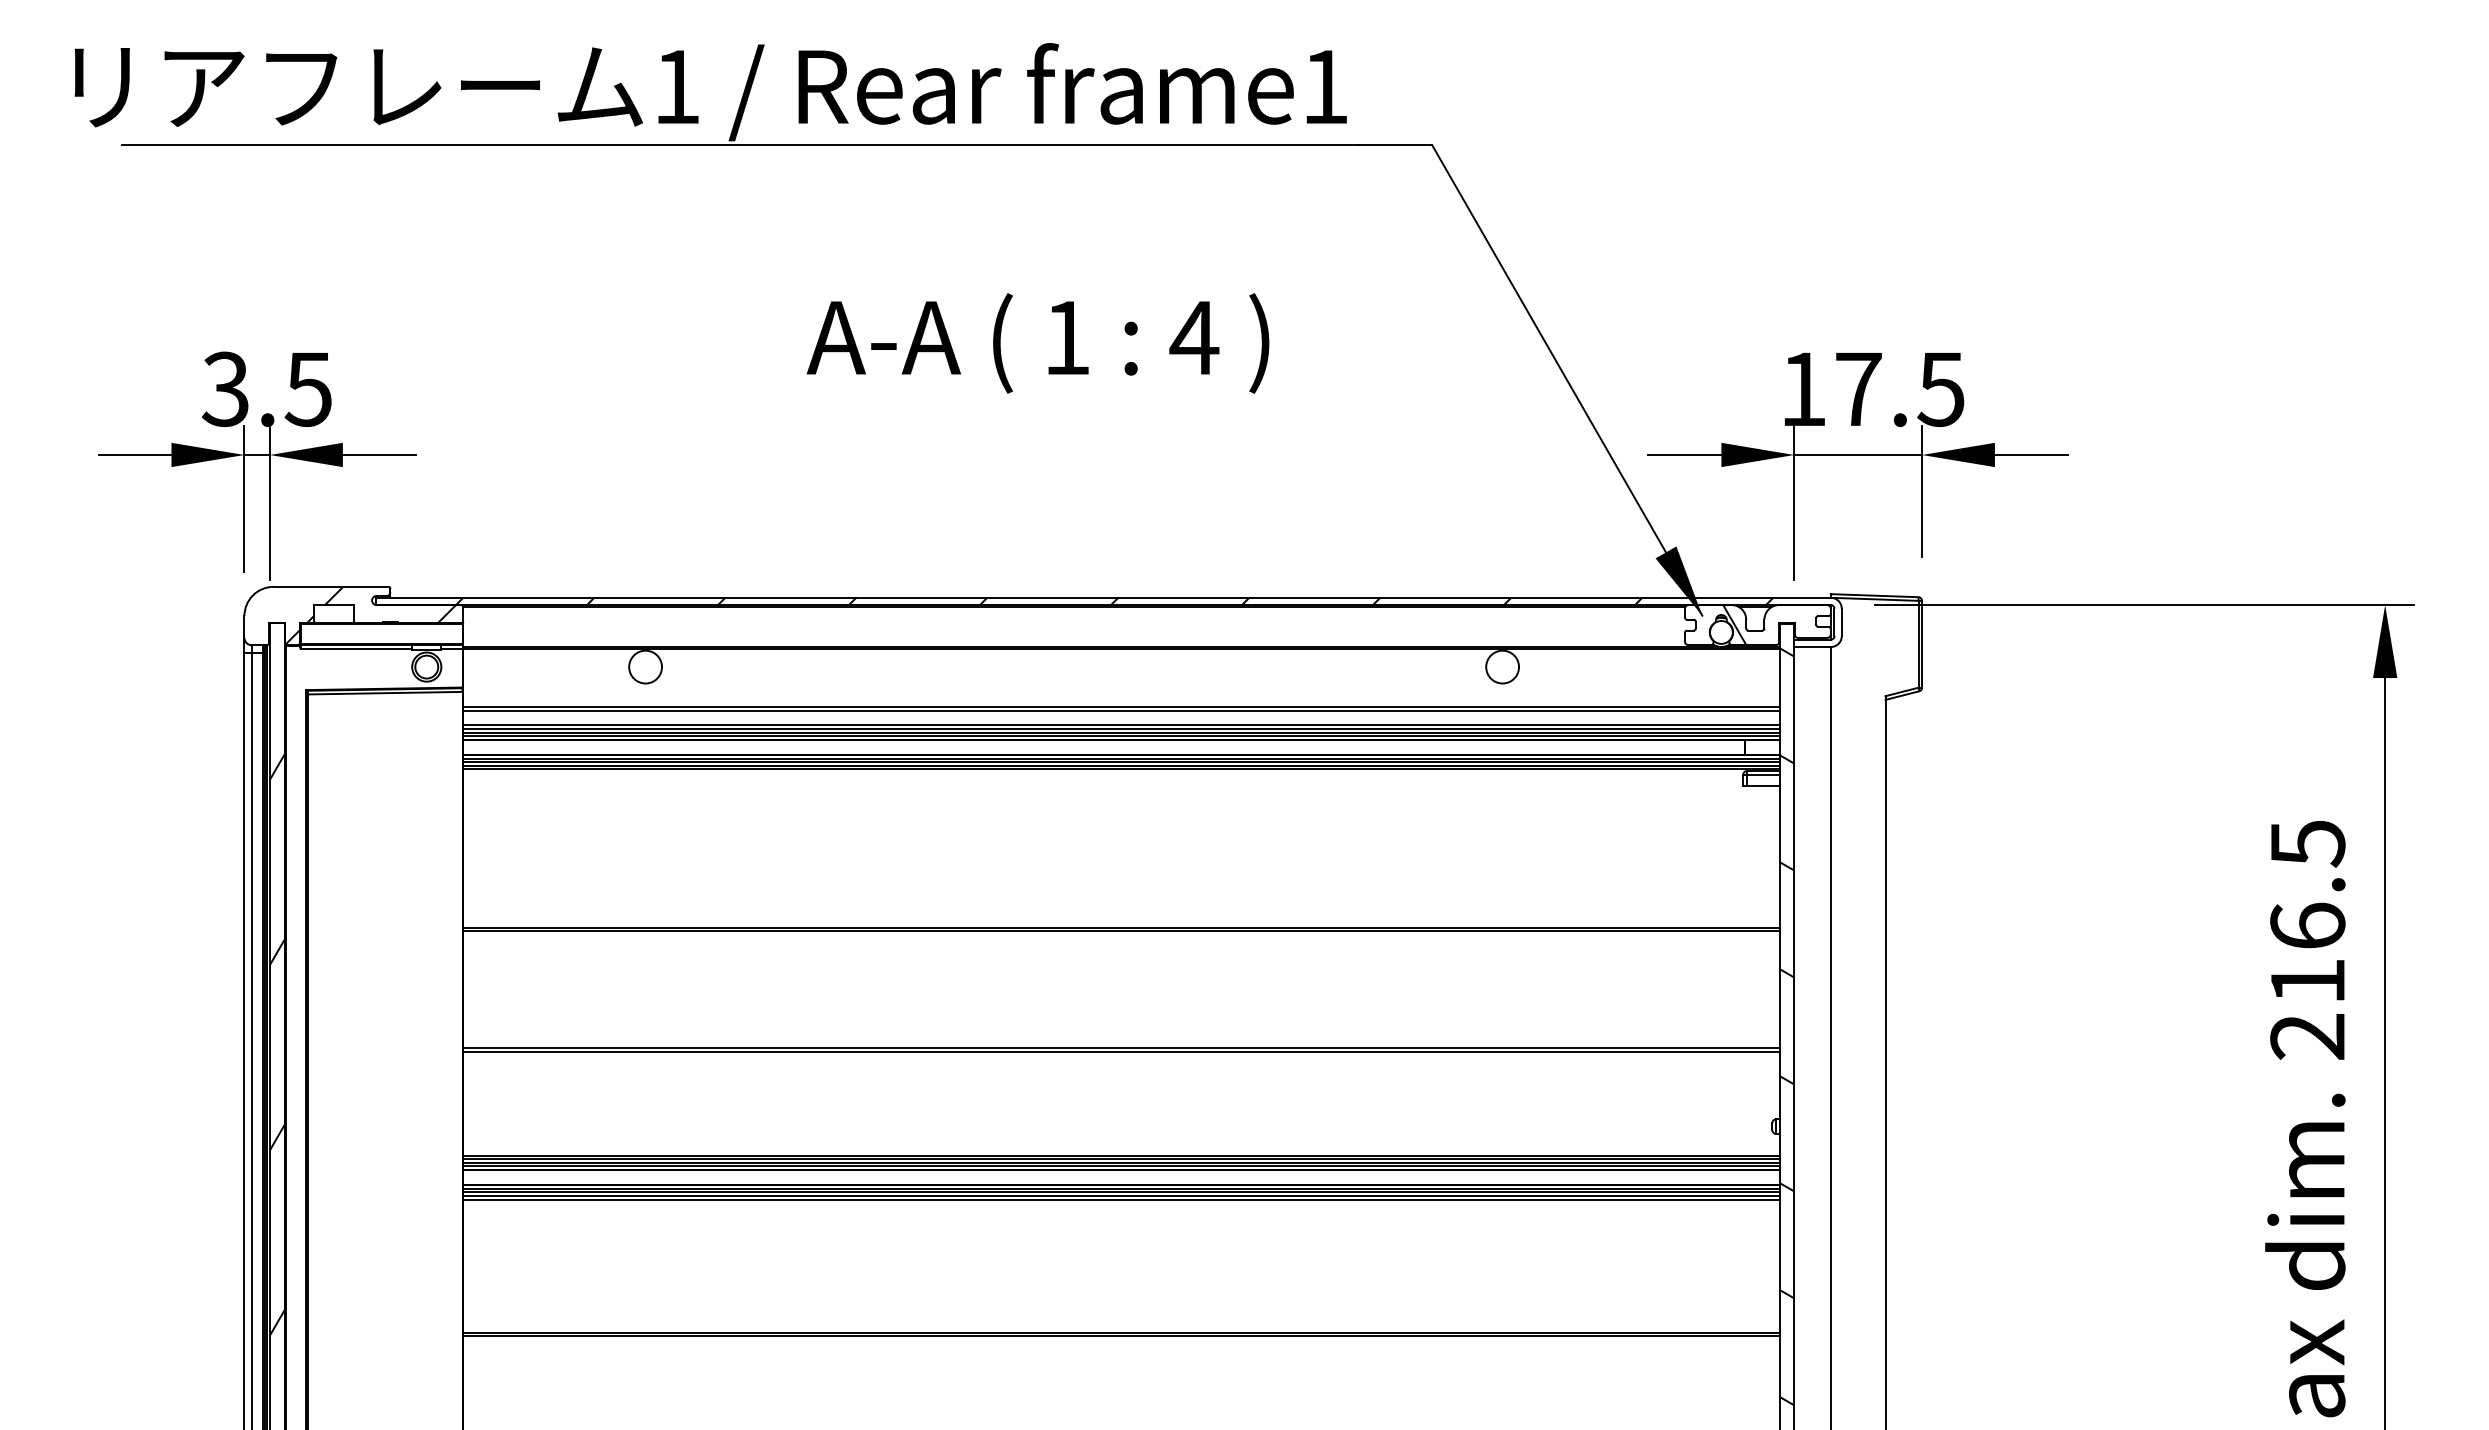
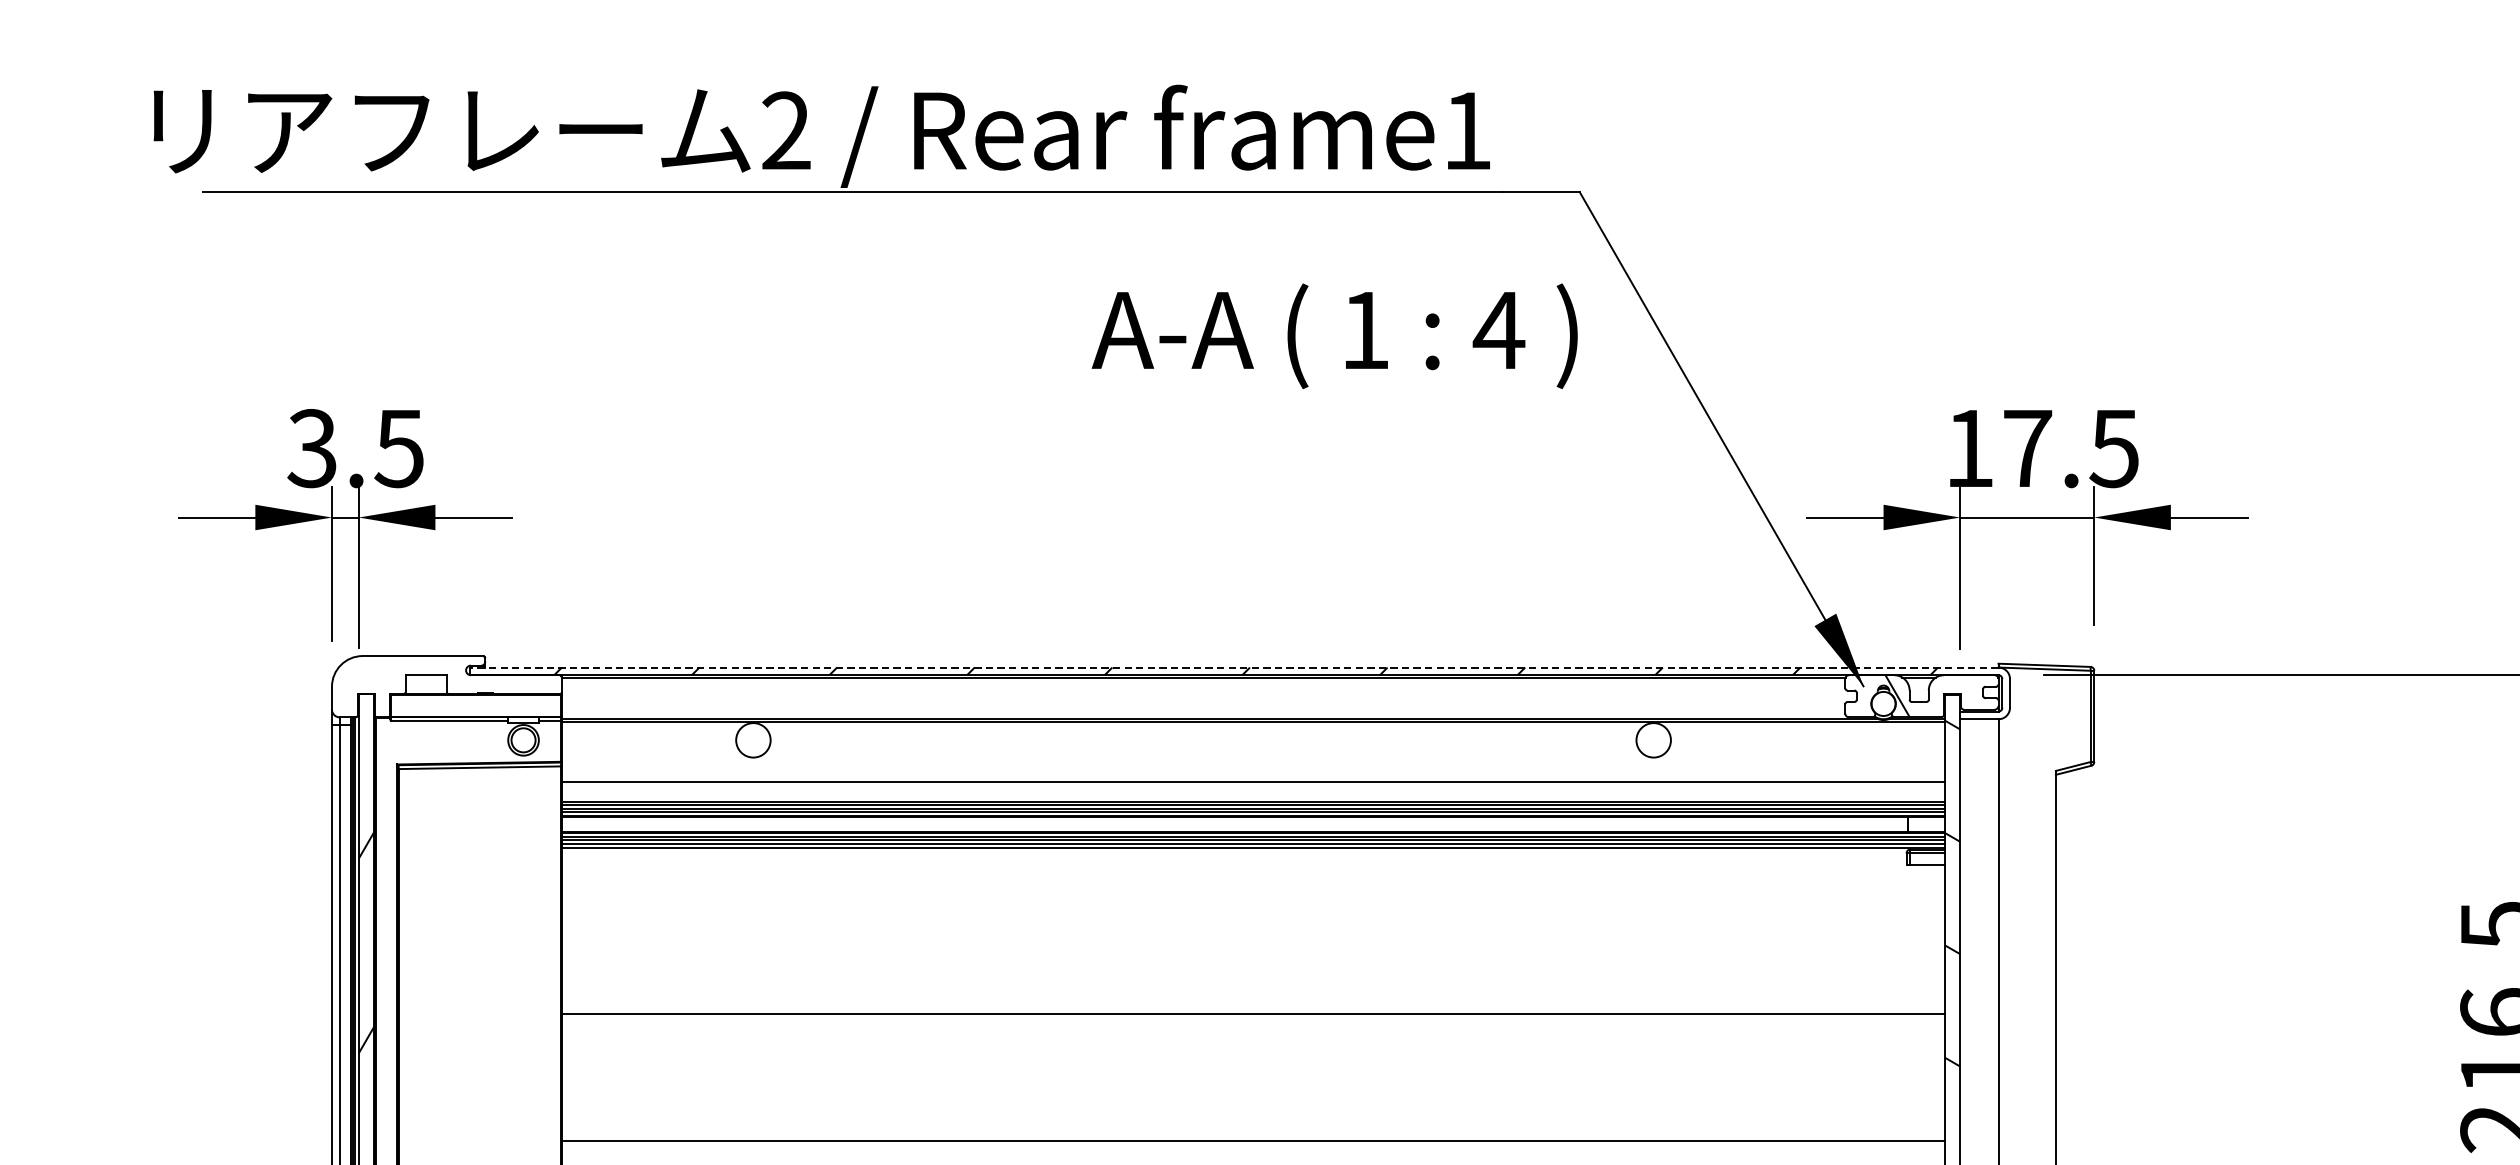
text: (676, 86) -> (785, 130), 1 -> 2
text: (1037, 343) -> (1334, 336), moved
line: (1103, 597) -> (1234, 667), solid -> dashed
hatch: (370, 615) -> (464, 686), removed
line: (1121, 710) -> (1253, 785), removed
line: (1121, 931) -> (1253, 1018), removed
line: (1121, 1051) -> (1253, 1144), removed

